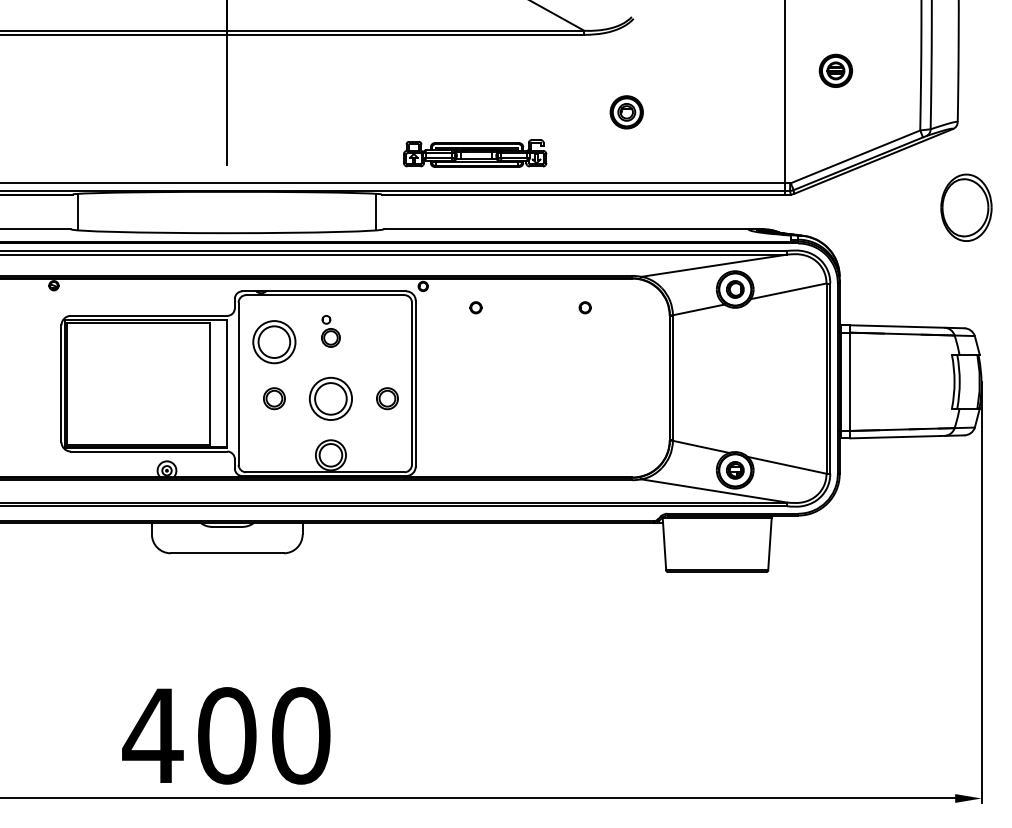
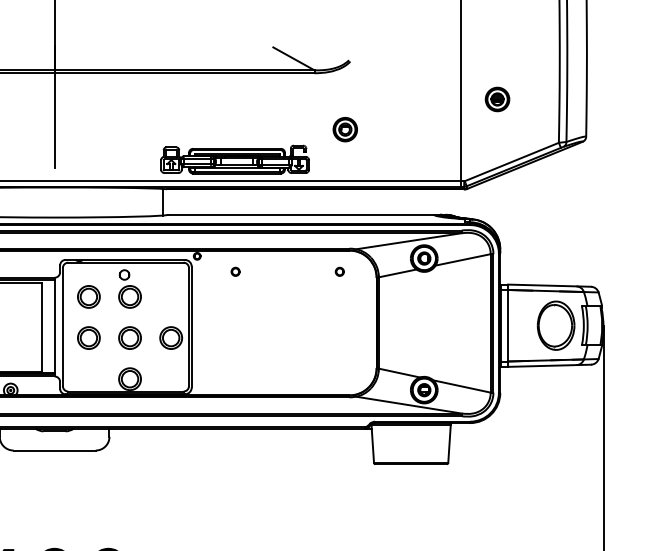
part: (474, 153) -> (234, 159), size x1.43
part: (966, 207) -> (556, 325), moved
circle: (584, 307) -> (339, 271), moved
part: (330, 331) -> (129, 289), size x1.67
part: (274, 342) -> (88, 297), size x0.71
part: (274, 398) -> (88, 337), size x1.43
part: (330, 398) -> (129, 337), size x0.71
part: (387, 398) -> (171, 337), size x1.43

